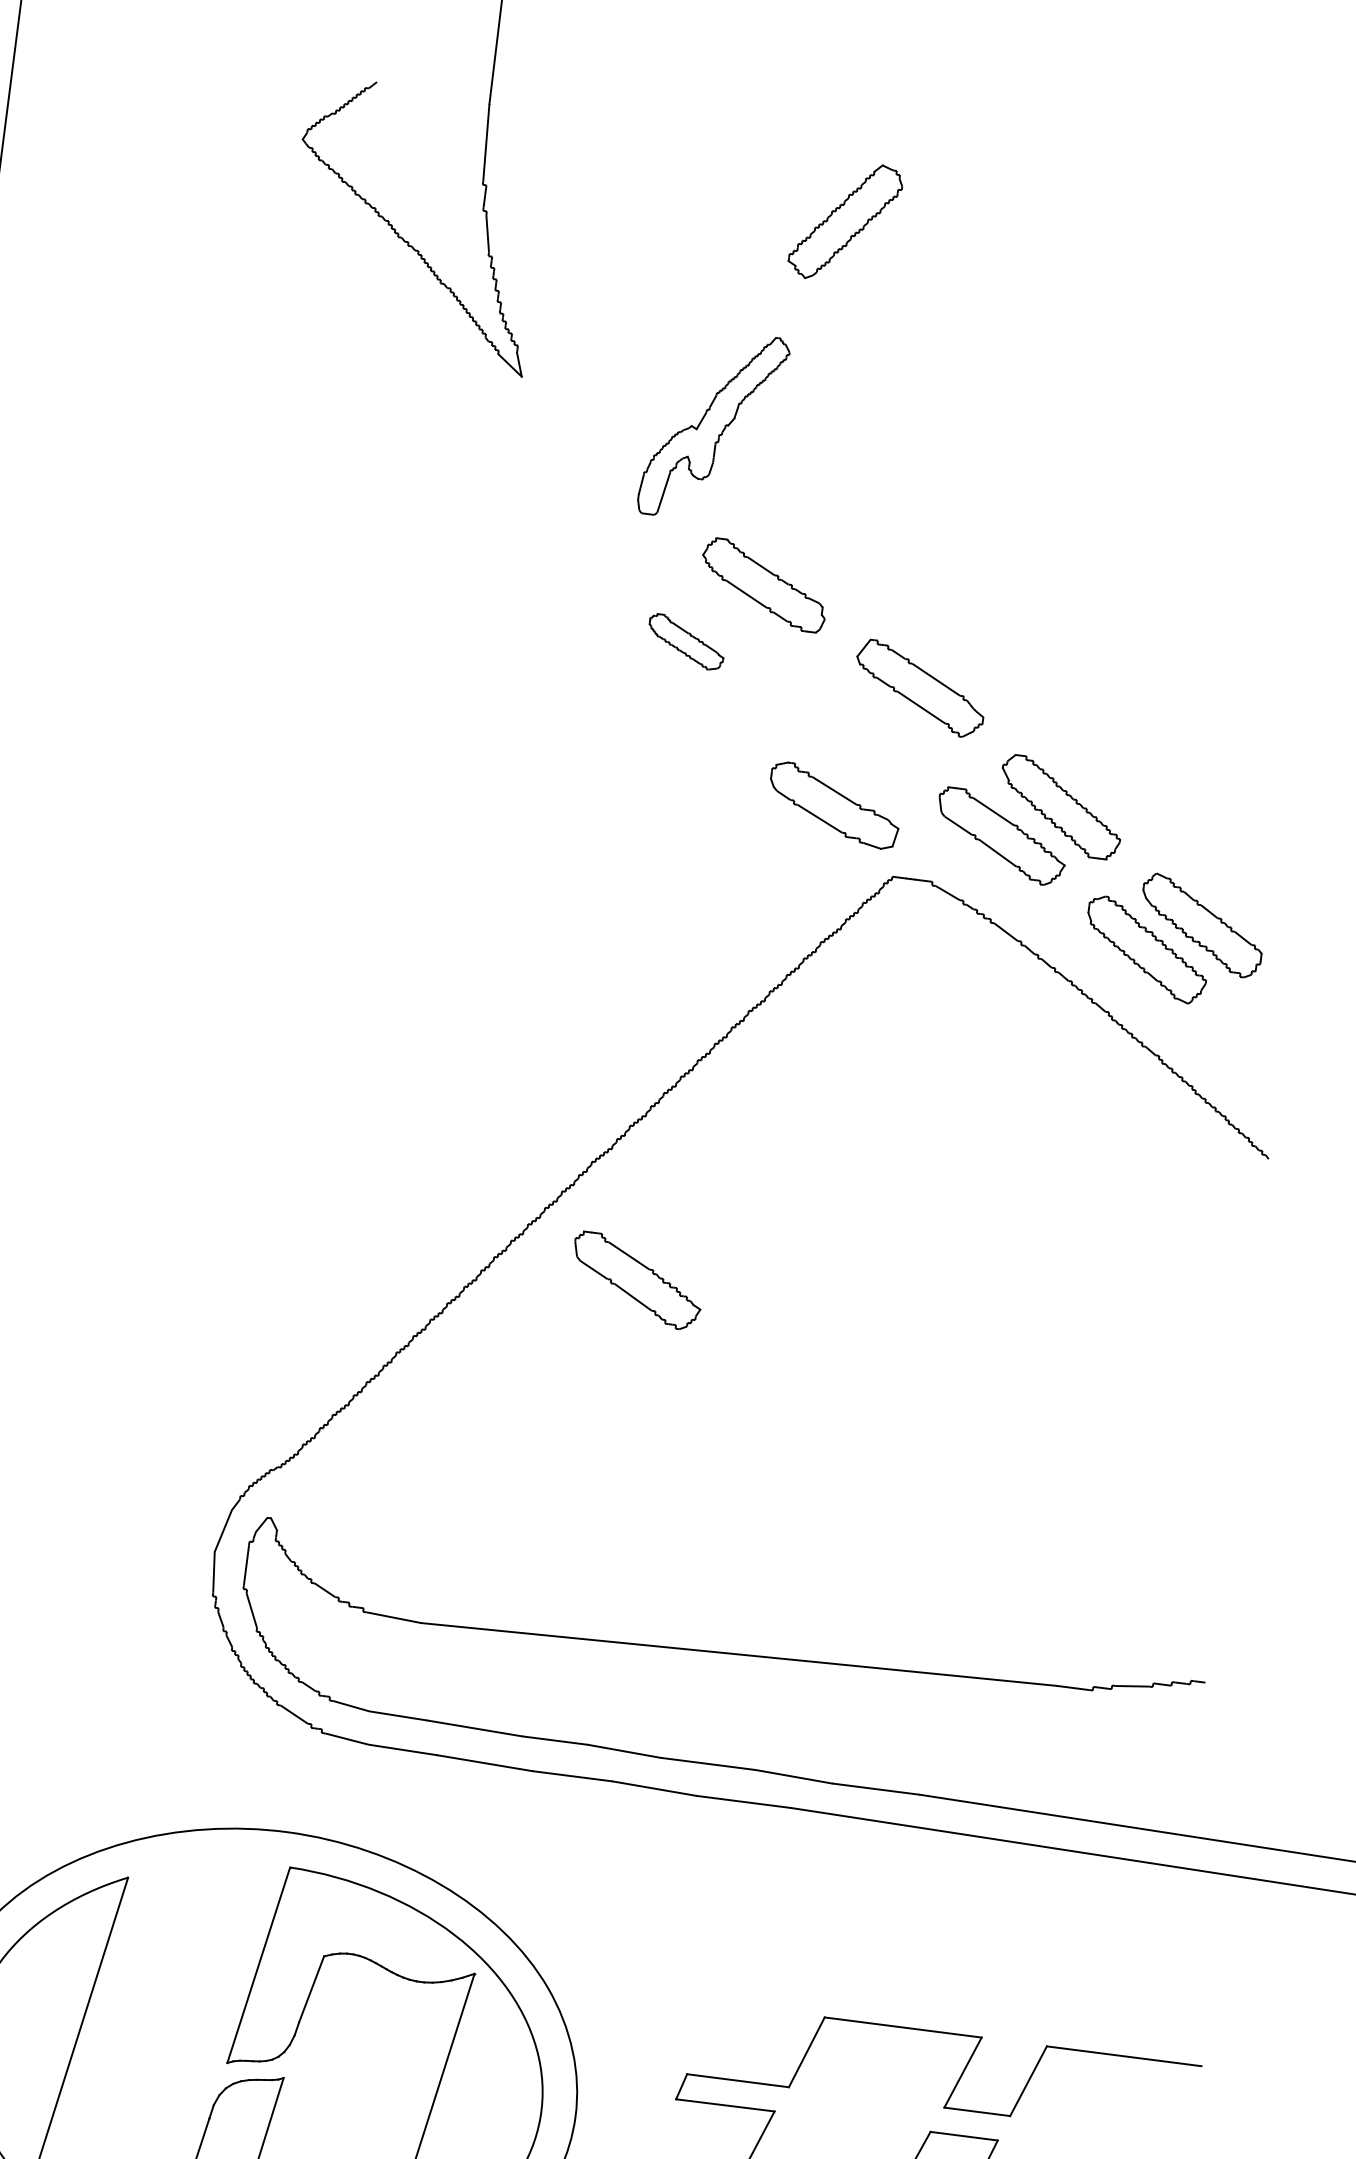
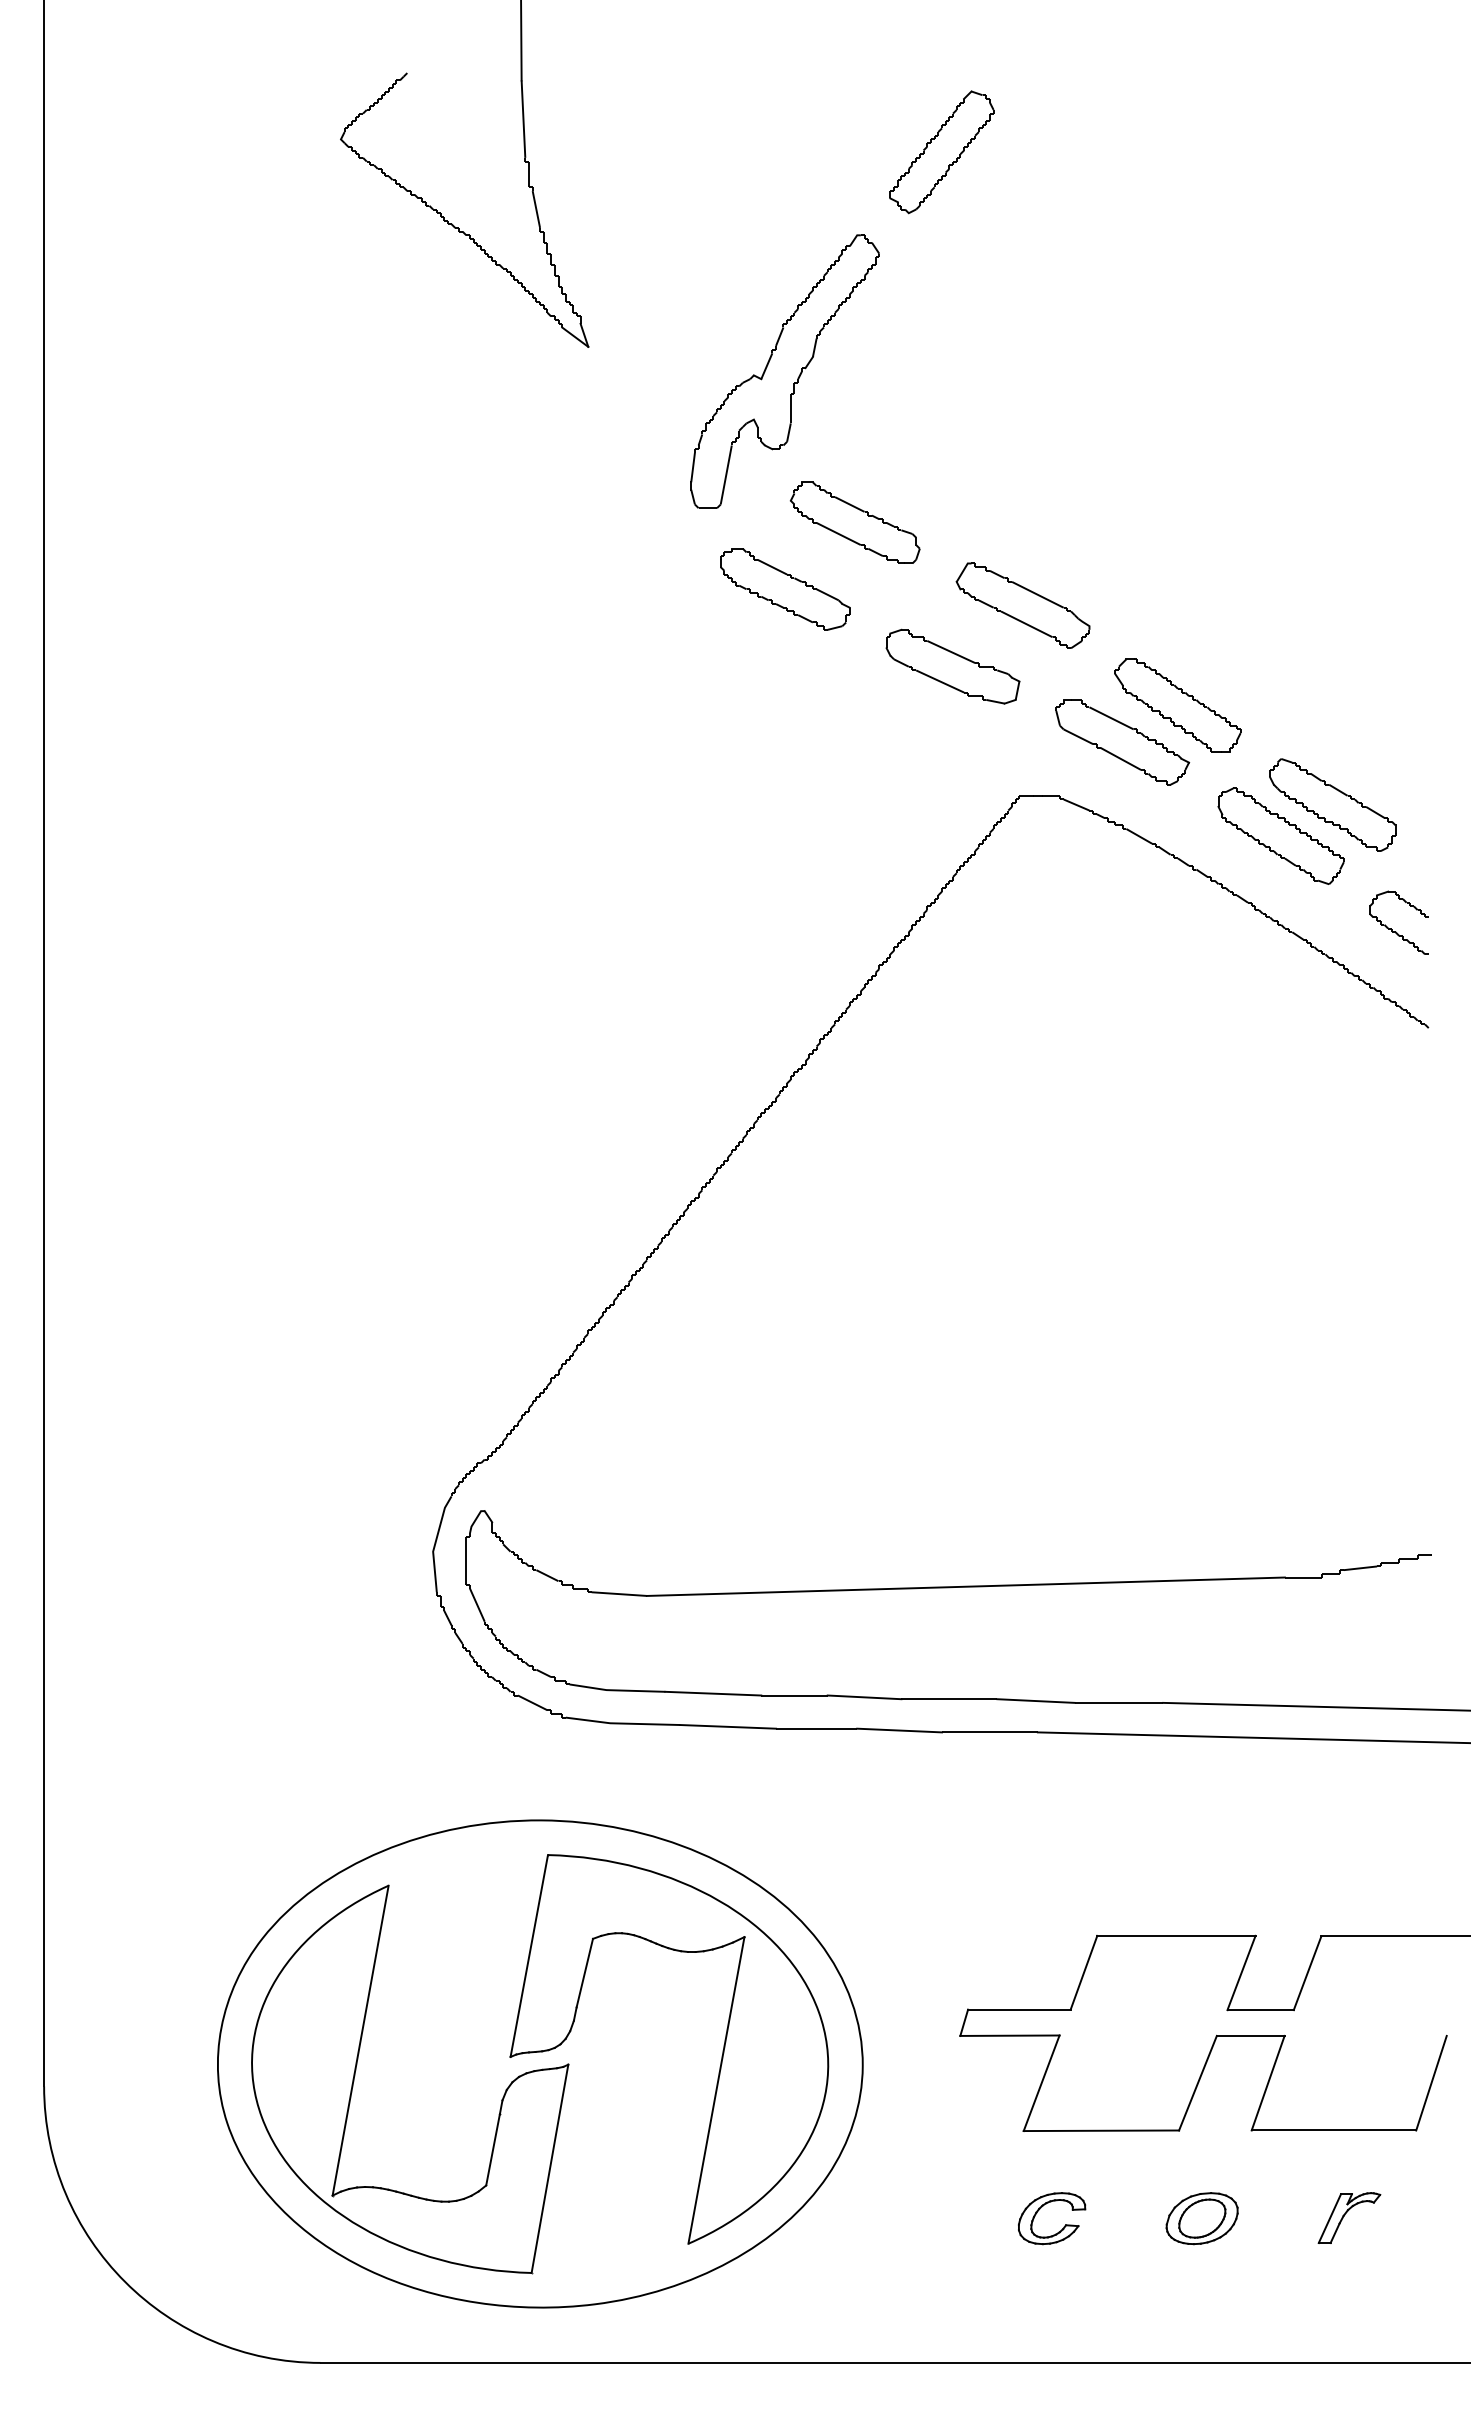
part: (845, 222) -> (941, 152), moved
part: (713, 426) -> (784, 371), size x1.43
part: (686, 642) -> (785, 589), size x1.67
part: (833, 805) -> (952, 666), moved
part: (1244, 1055) -> (1391, 928), added
part: (636, 1281) -> (817, 1229), removed

